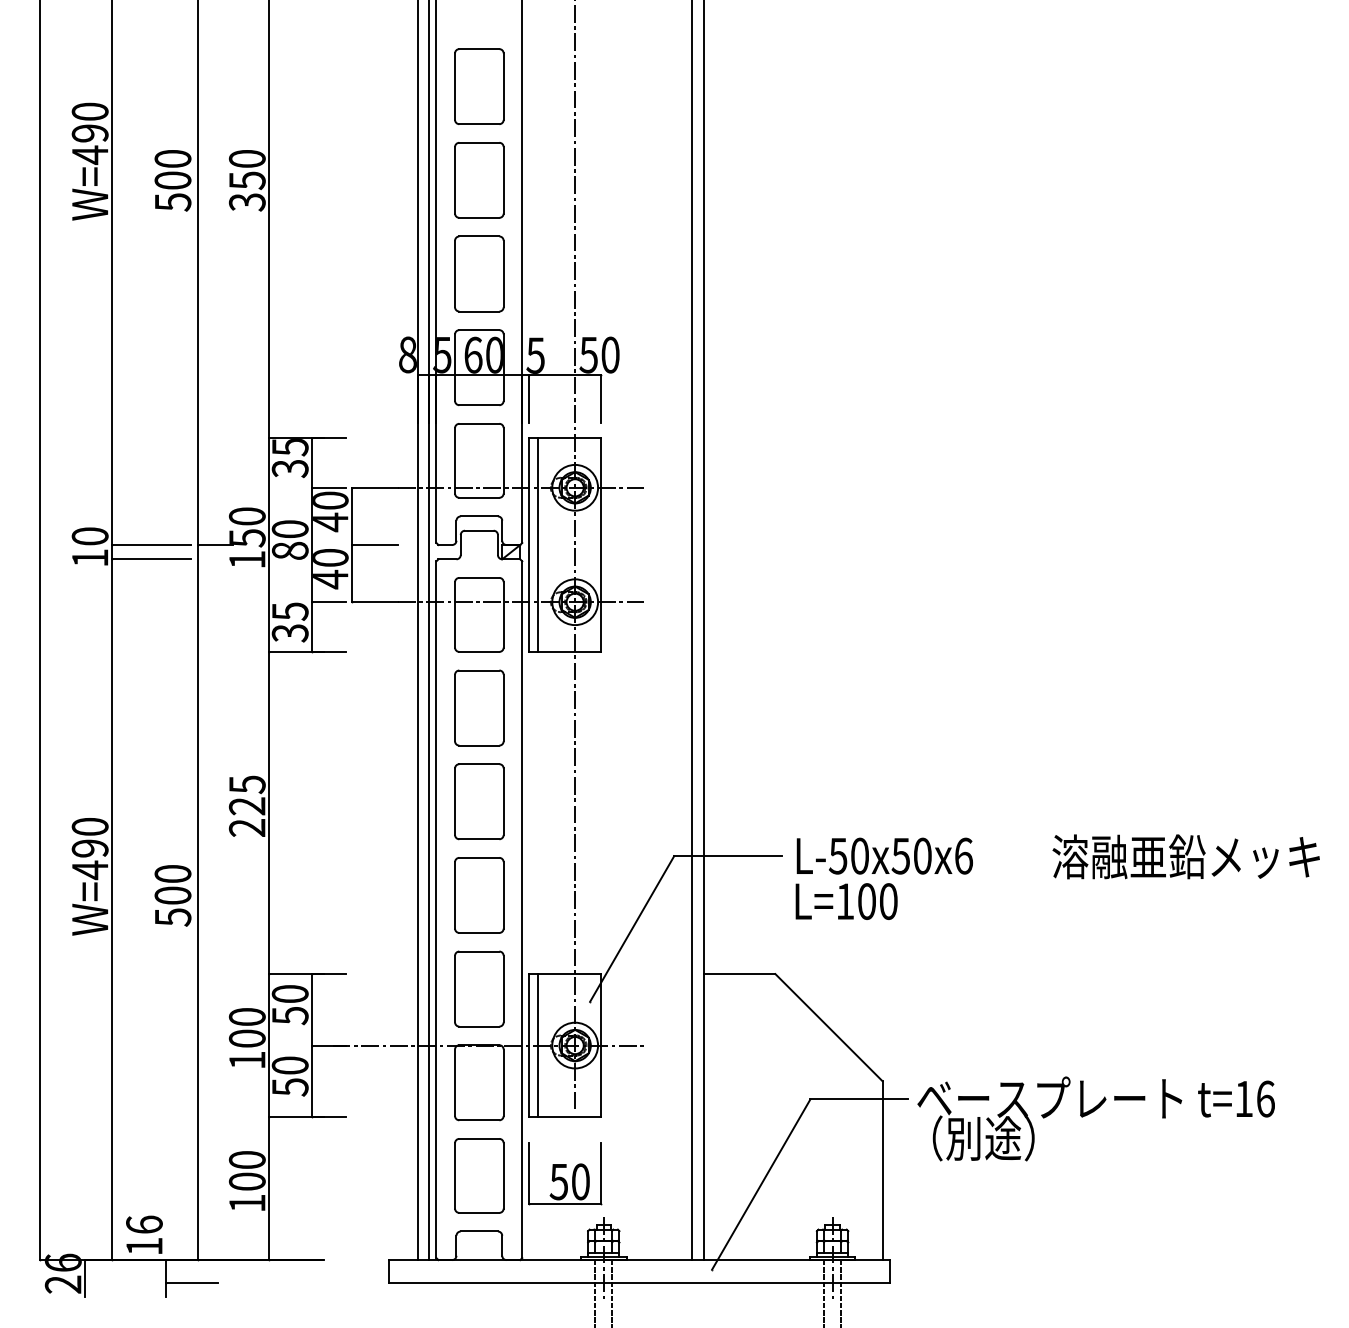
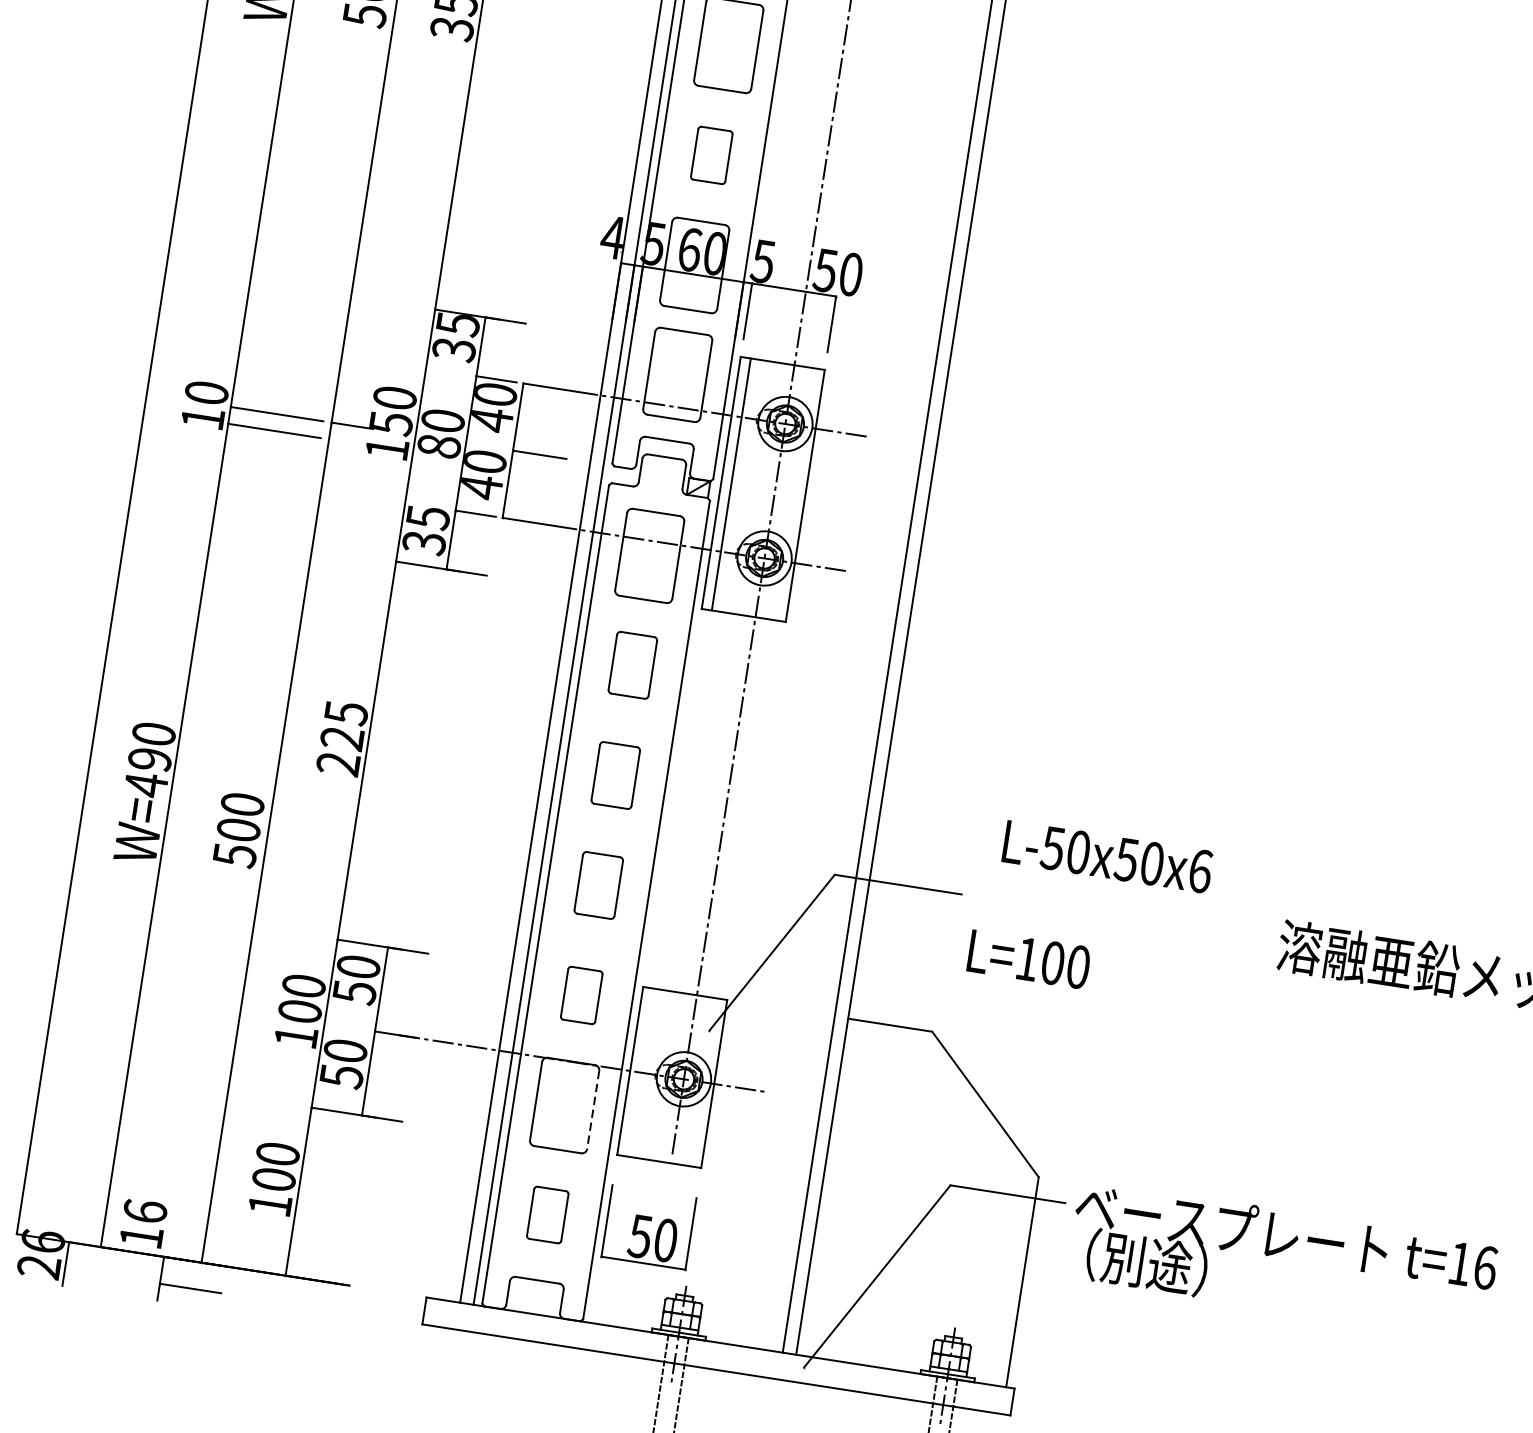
part: (479, 273) -> (712, 154), size x0.6
text: (407, 354) -> (612, 236), 8 -> 4
part: (479, 707) -> (633, 664), size x0.7
part: (479, 801) -> (615, 775), size x0.7
text: (884, 855) -> (1107, 856), moved
part: (479, 895) -> (598, 885), size x0.7
part: (479, 988) -> (581, 994), size x0.6
line: (538, 1045) -> (640, 1072), removed
line: (503, 1083) -> (592, 1110), solid -> dashed
part: (479, 1175) -> (547, 1214), size x0.6

